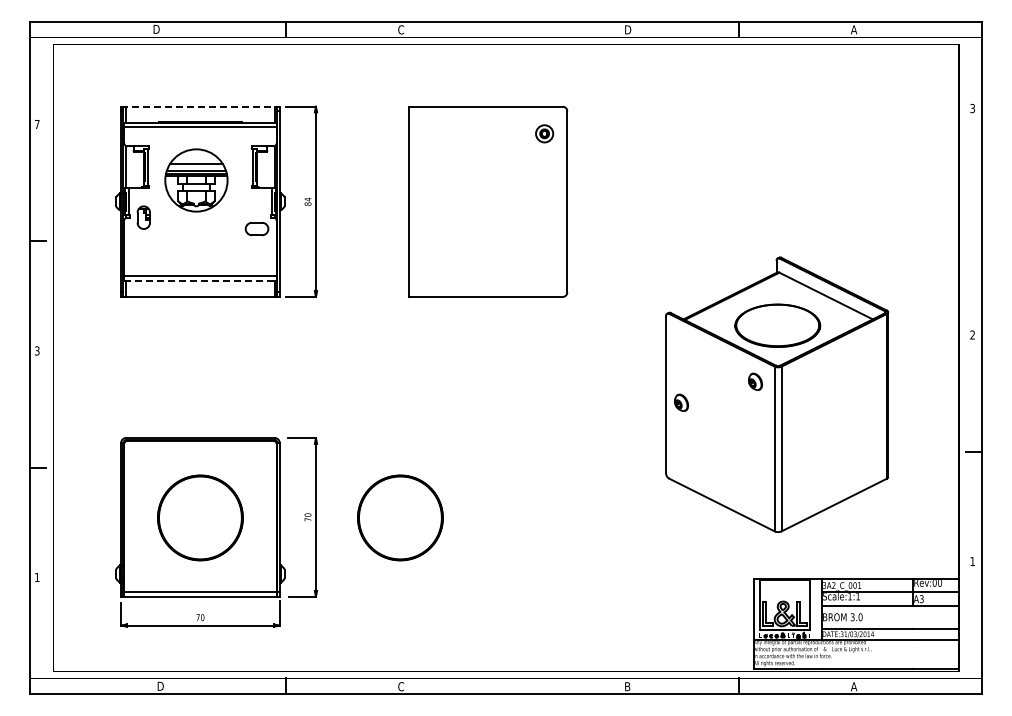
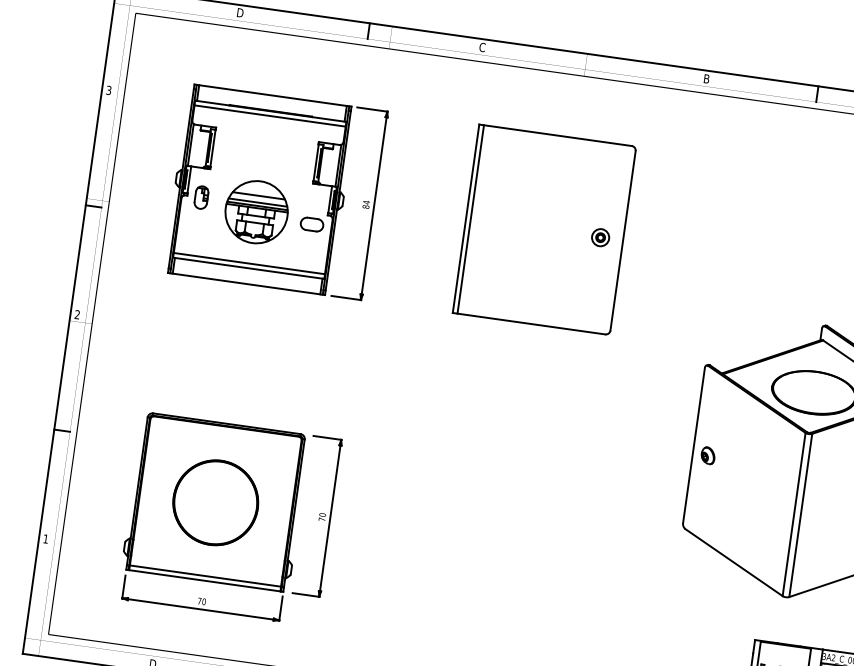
text: (628, 29) -> (707, 78), D -> B
line: (200, 106) -> (273, 95), dashed -> solid
text: (36, 124) -> (108, 90), 7 -> 3
part: (544, 133) -> (600, 237), moved
part: (196, 180) -> (256, 212), moved
line: (413, 201) -> (470, 219), added
line: (200, 281) -> (248, 268), dashed -> solid
text: (36, 351) -> (76, 315), 3 -> 2
part: (755, 381) -> (784, 444), removed
part: (400, 517) -> (413, 530), removed

